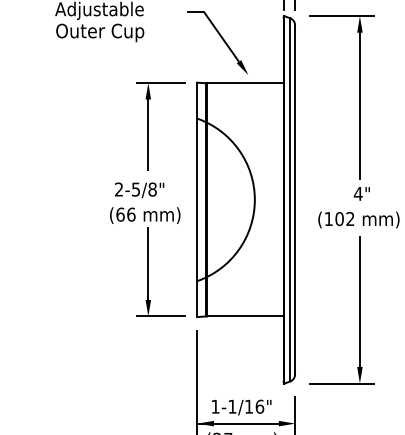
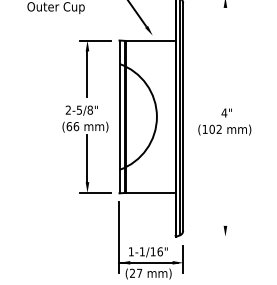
line: (359, 105) -> (225, 55), removed
line: (359, 301) -> (225, 183), removed
line: (341, 383) -> (213, 236), removed

